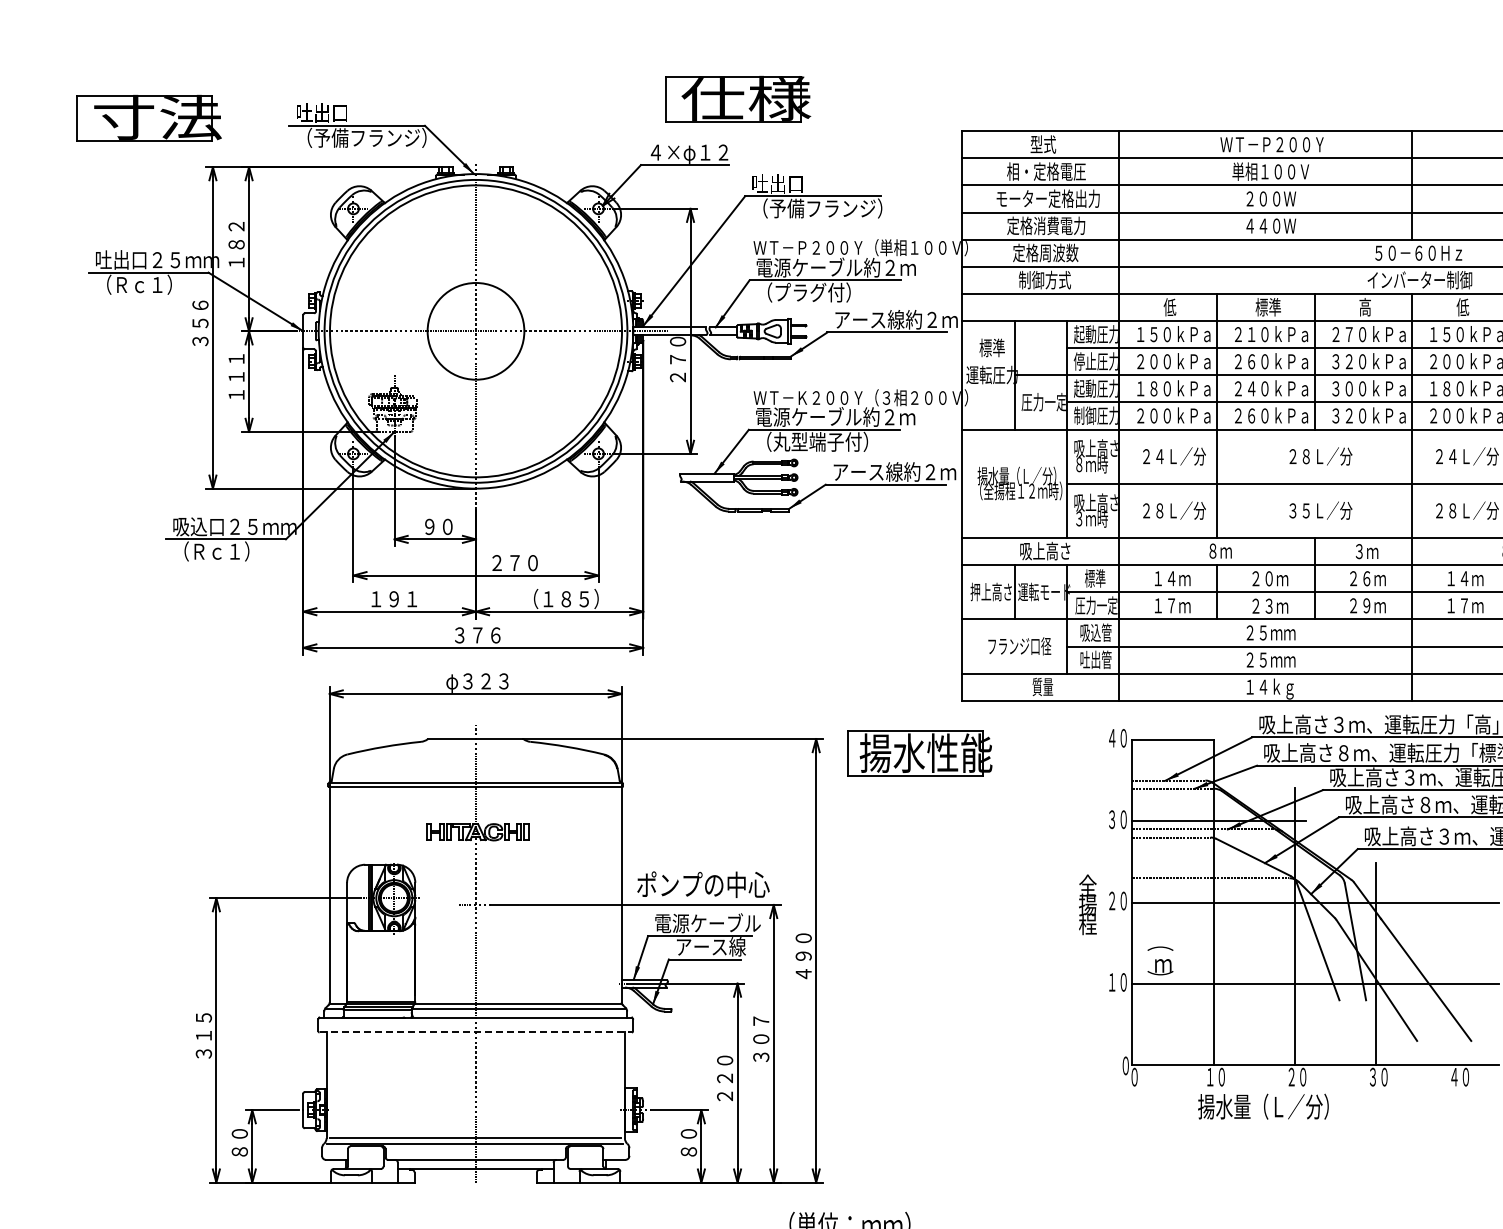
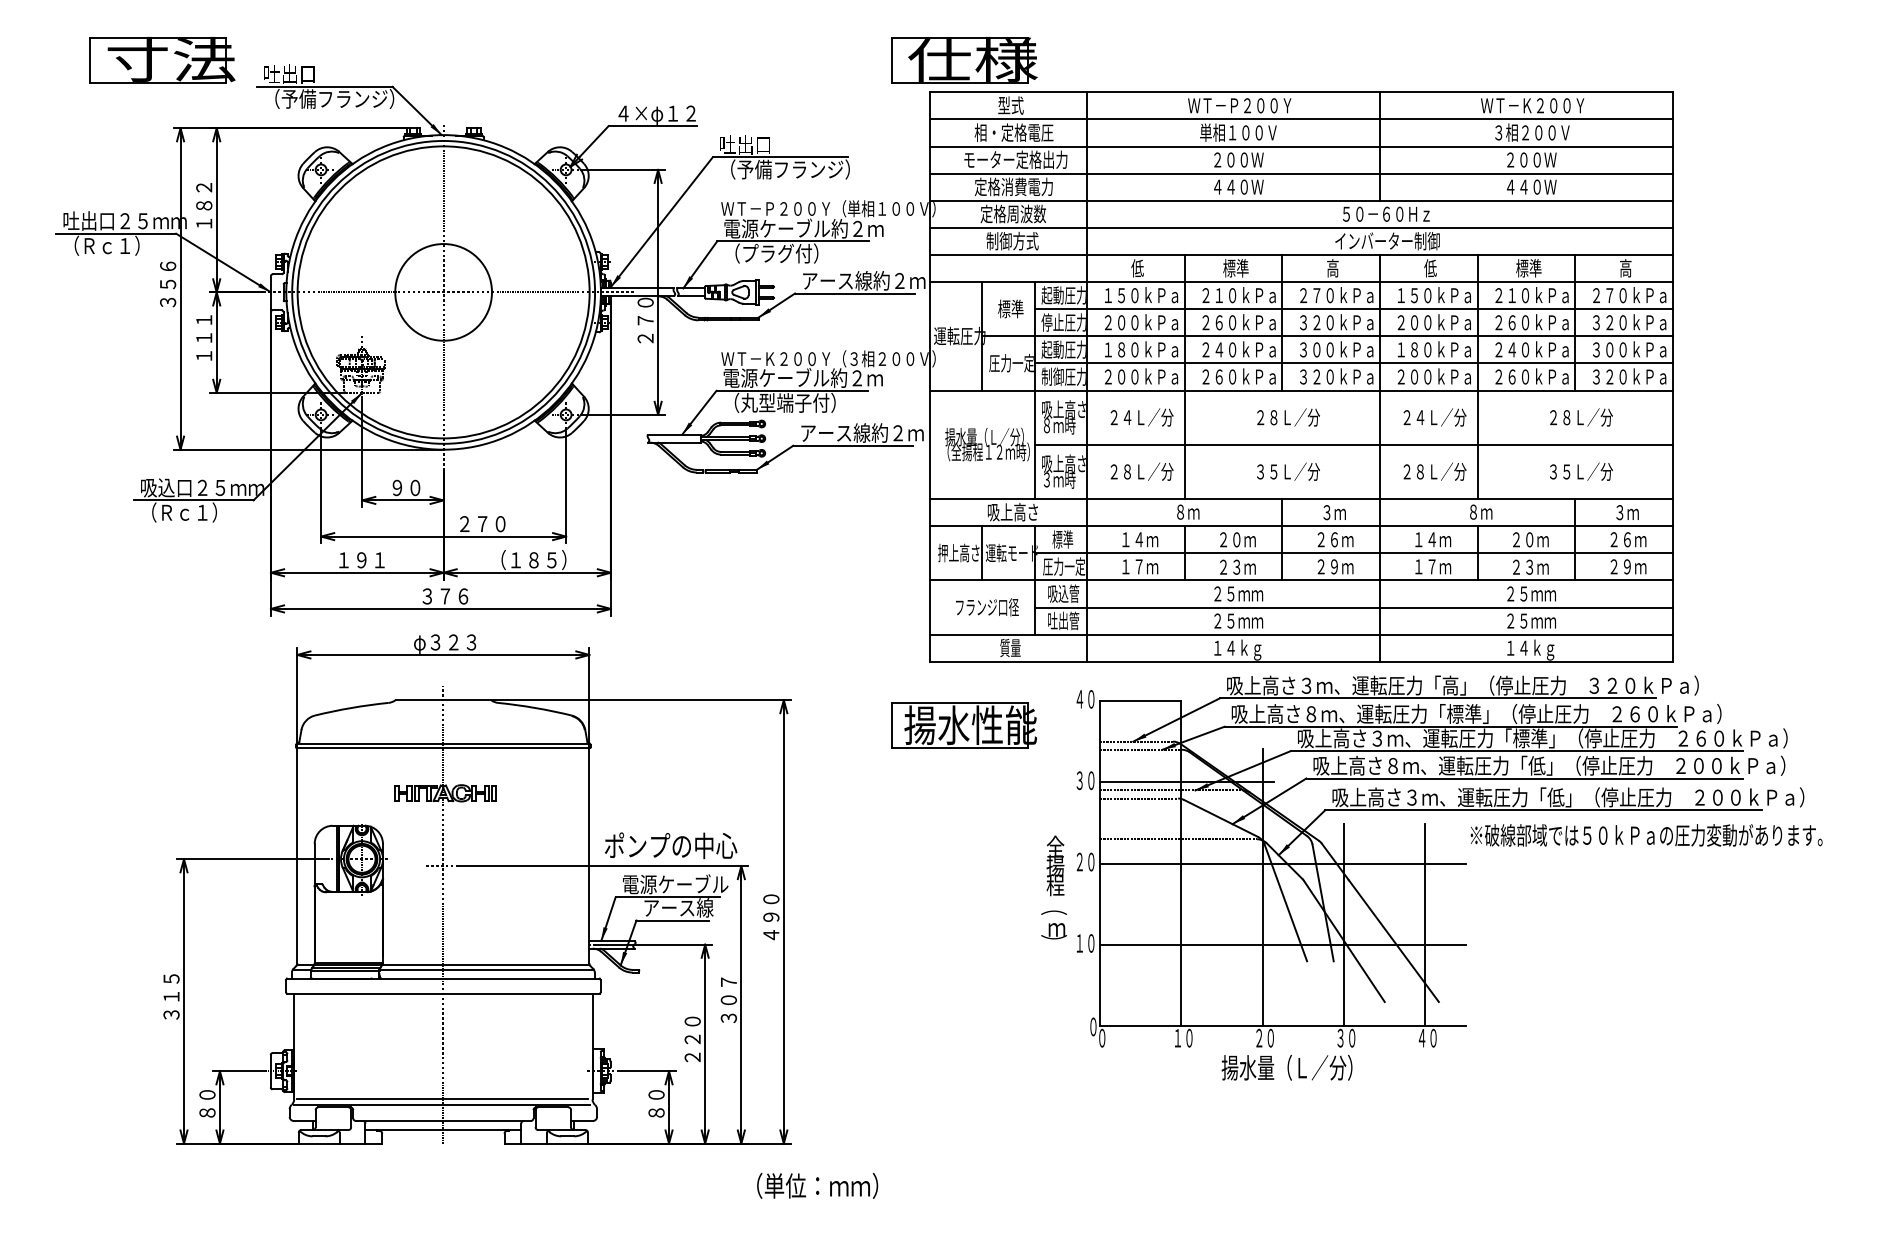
part: (737, 99) -> (964, 60), moved
part: (148, 118) -> (162, 60), moved
text: (991, 347) -> (1010, 308), moved
part: (918, 753) -> (963, 725), moved
text: (1159, 960) -> (1053, 924), moved
line: (1457, 964) -> (1425, 925), added
line: (475, 1032) -> (443, 993), dashed -> solid
text: (1262, 1106) -> (1286, 1067), moved

